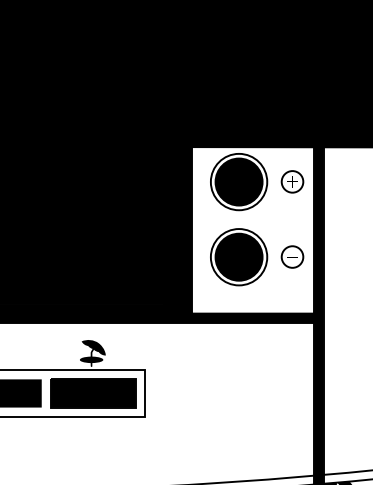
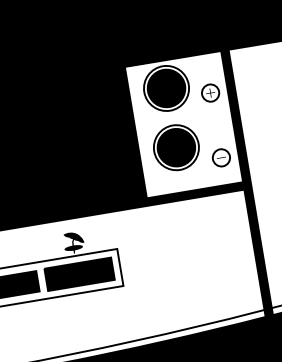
part: (292, 181) -> (210, 92), moved
part: (292, 256) -> (221, 157), moved

